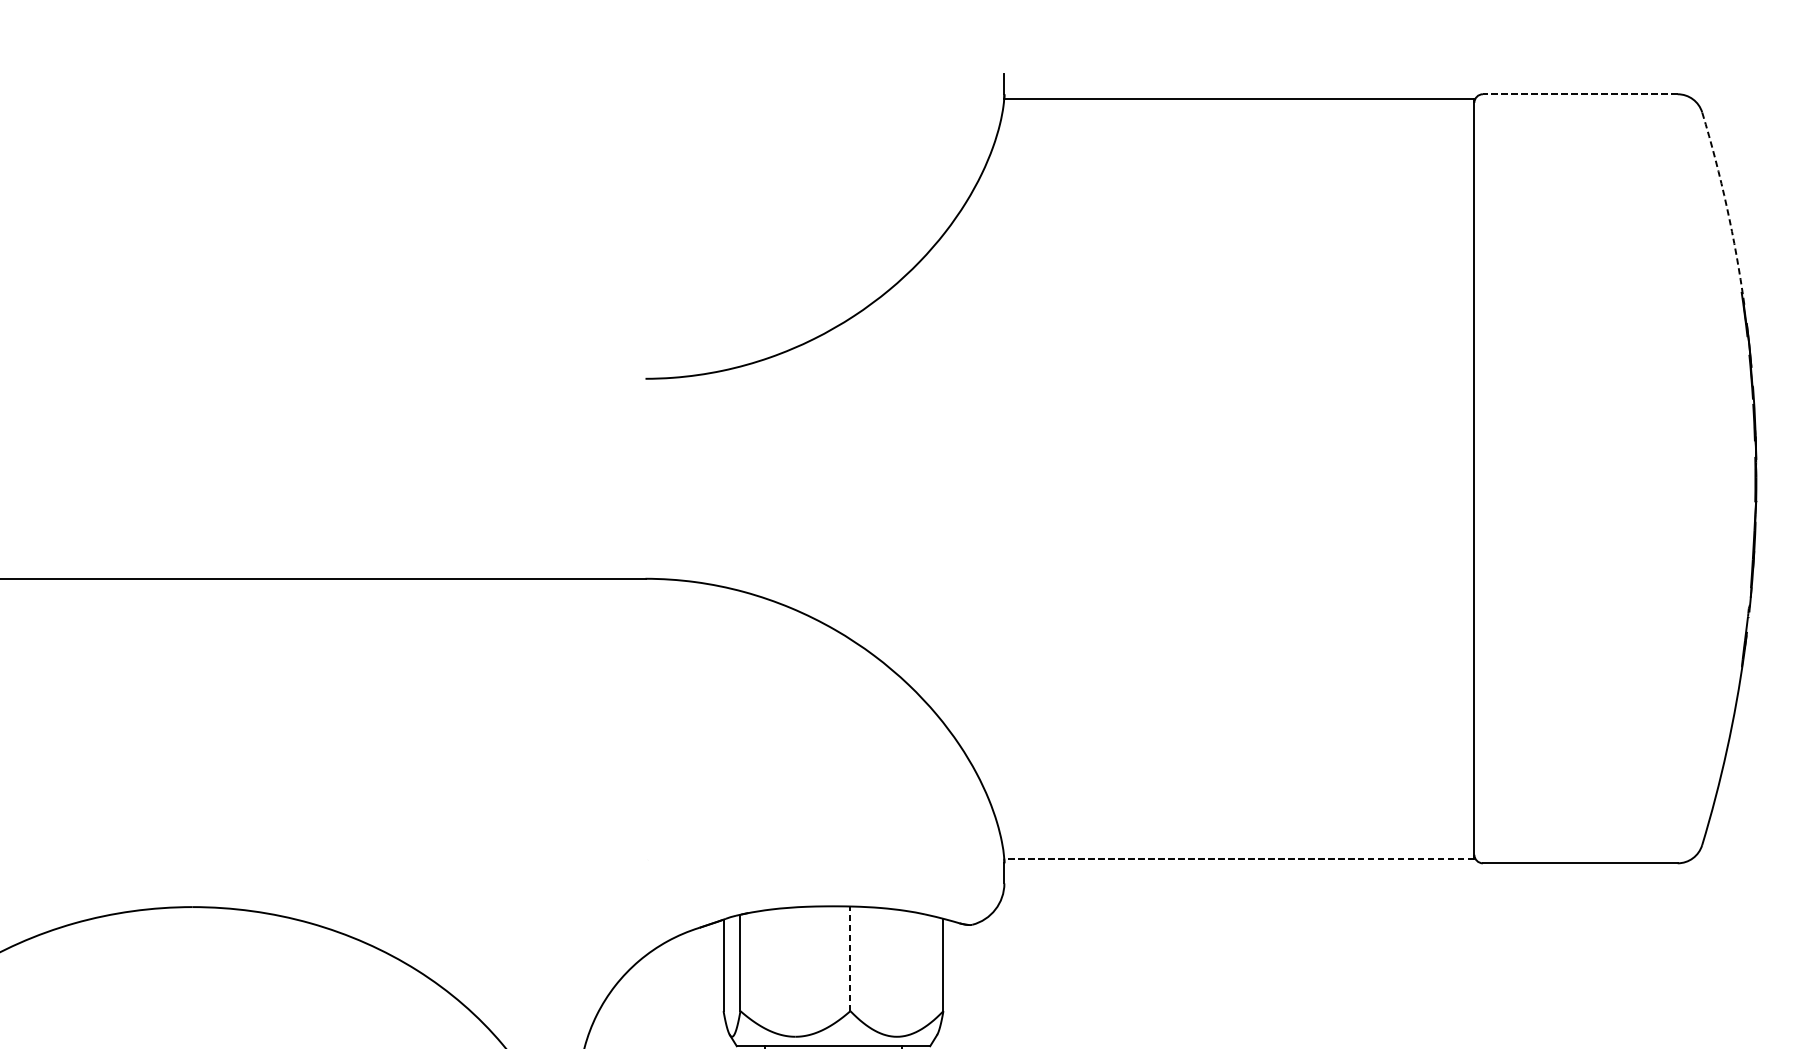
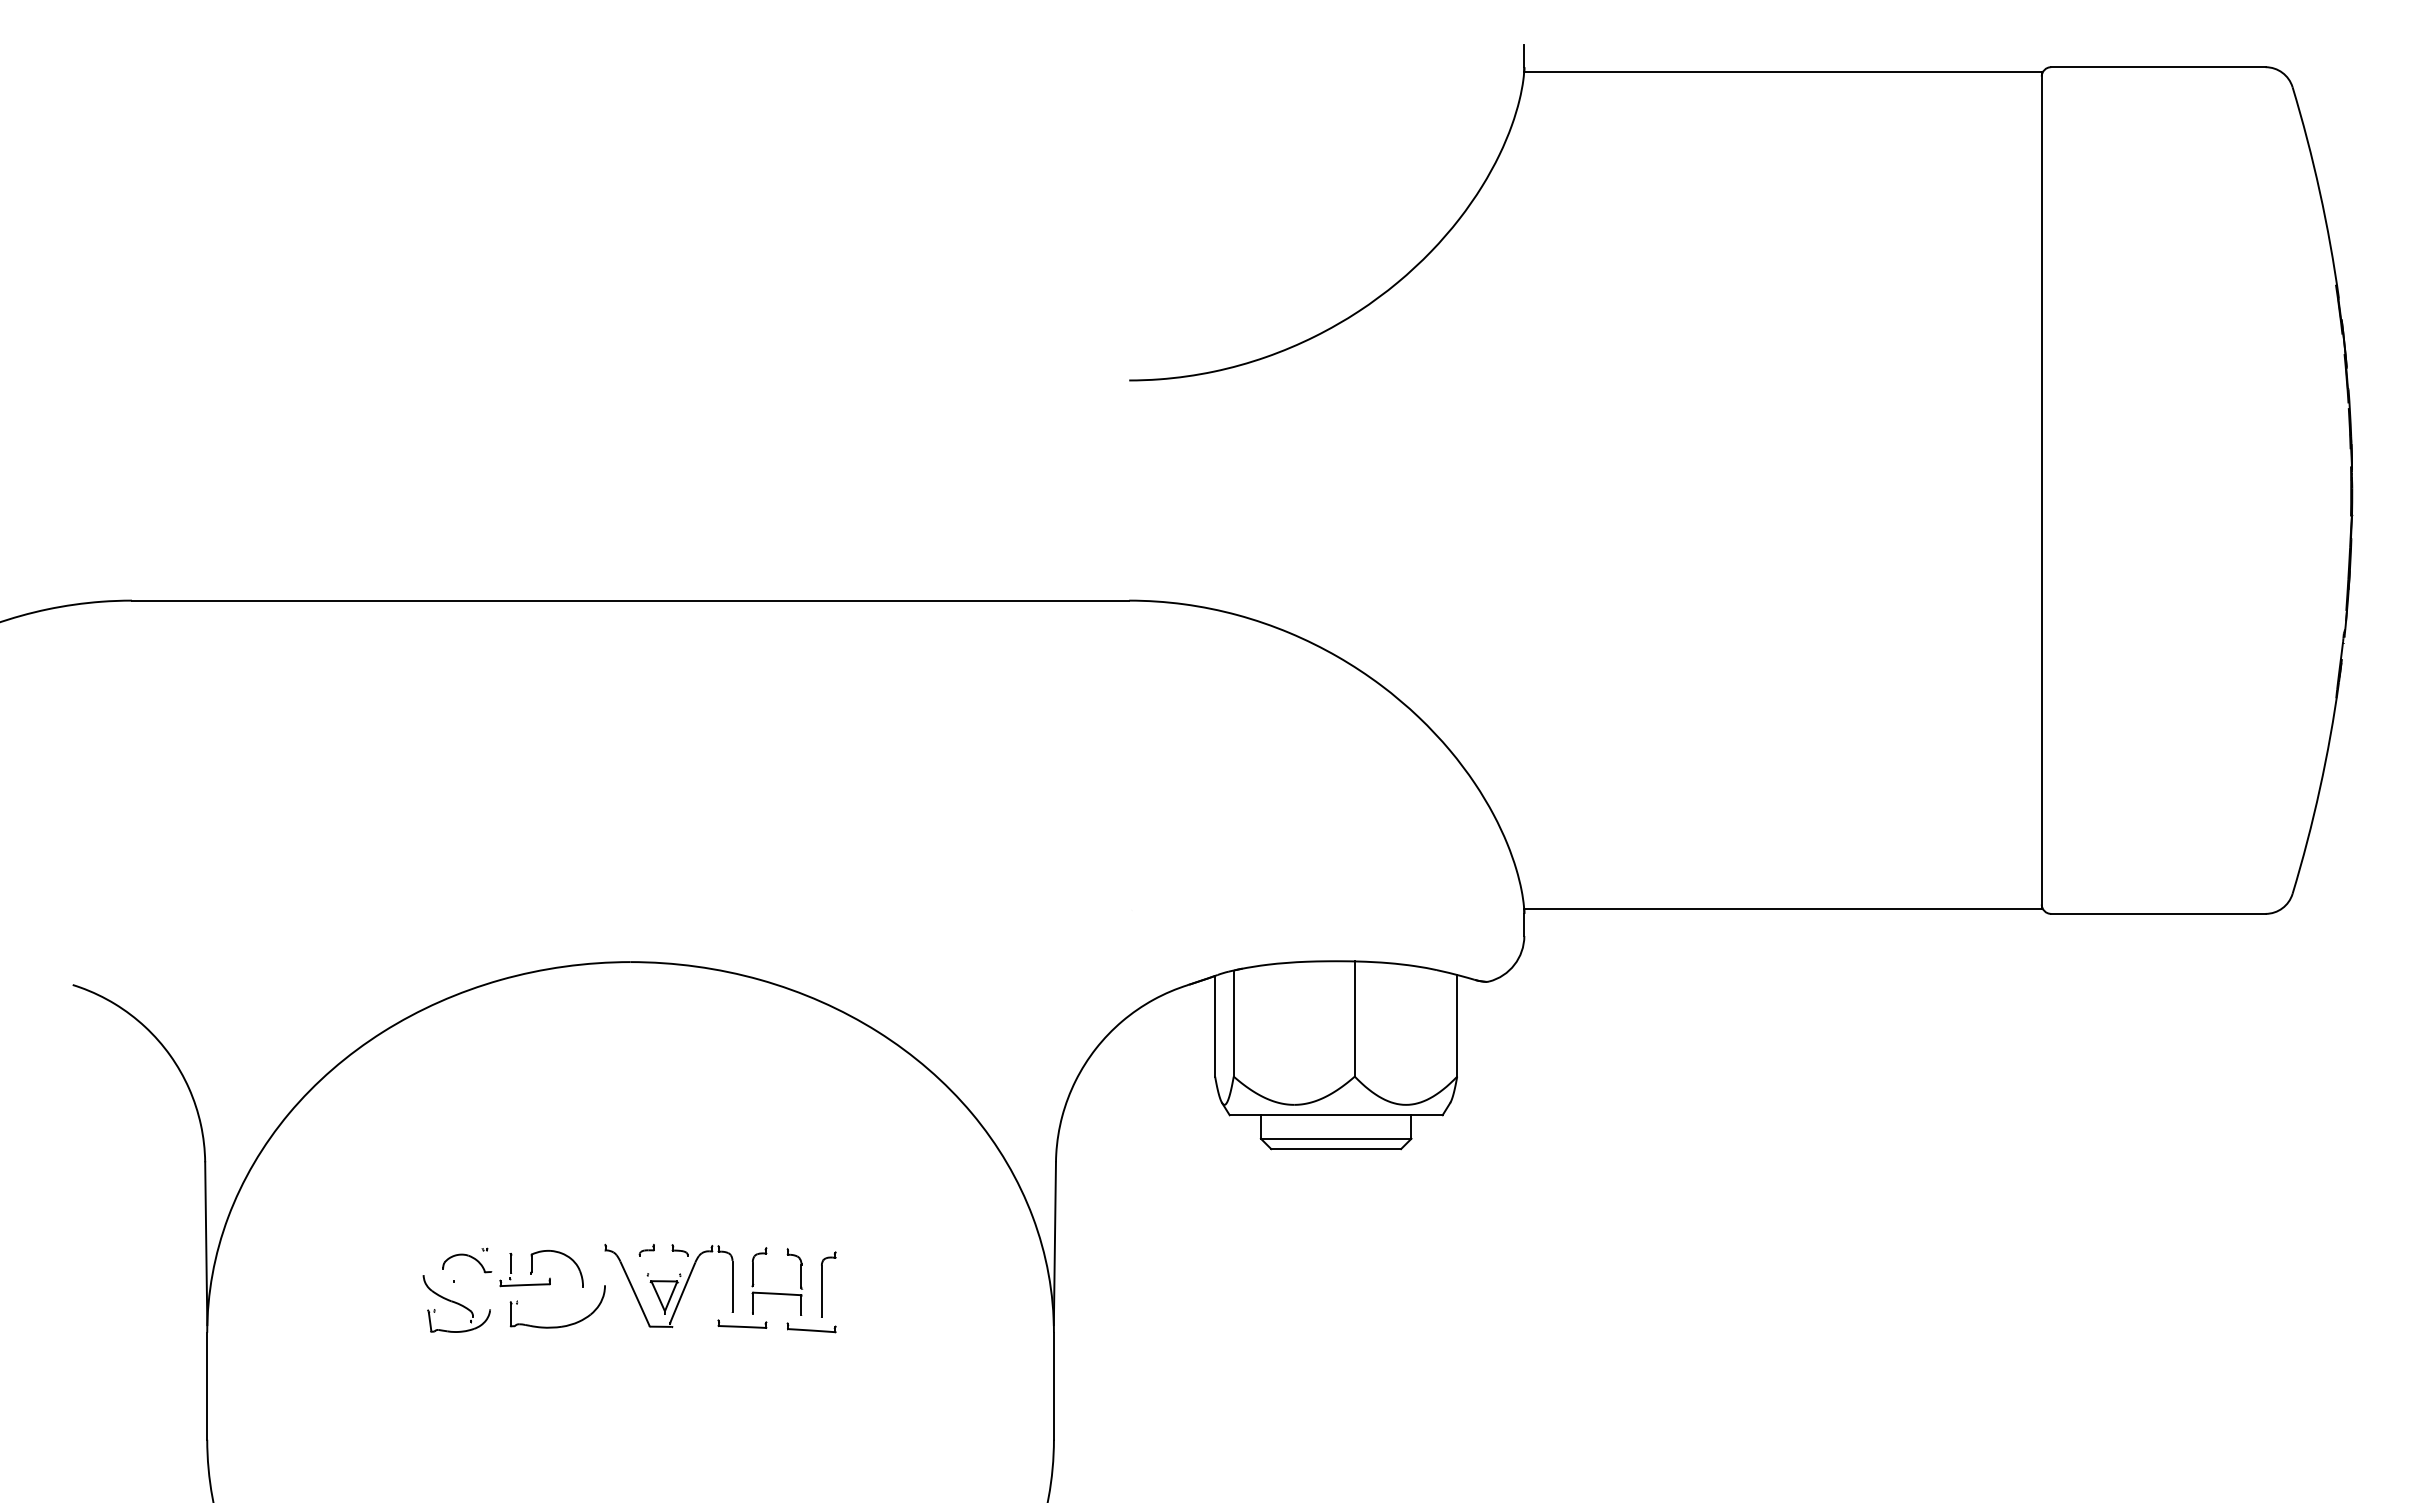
line: (1579, 94) -> (2157, 67), dashed -> solid
arc: (1726, 207) -> (2319, 191), dashed -> solid
line: (1238, 858) -> (1782, 908), dashed -> solid
line: (850, 959) -> (1354, 1019), dashed -> solid

